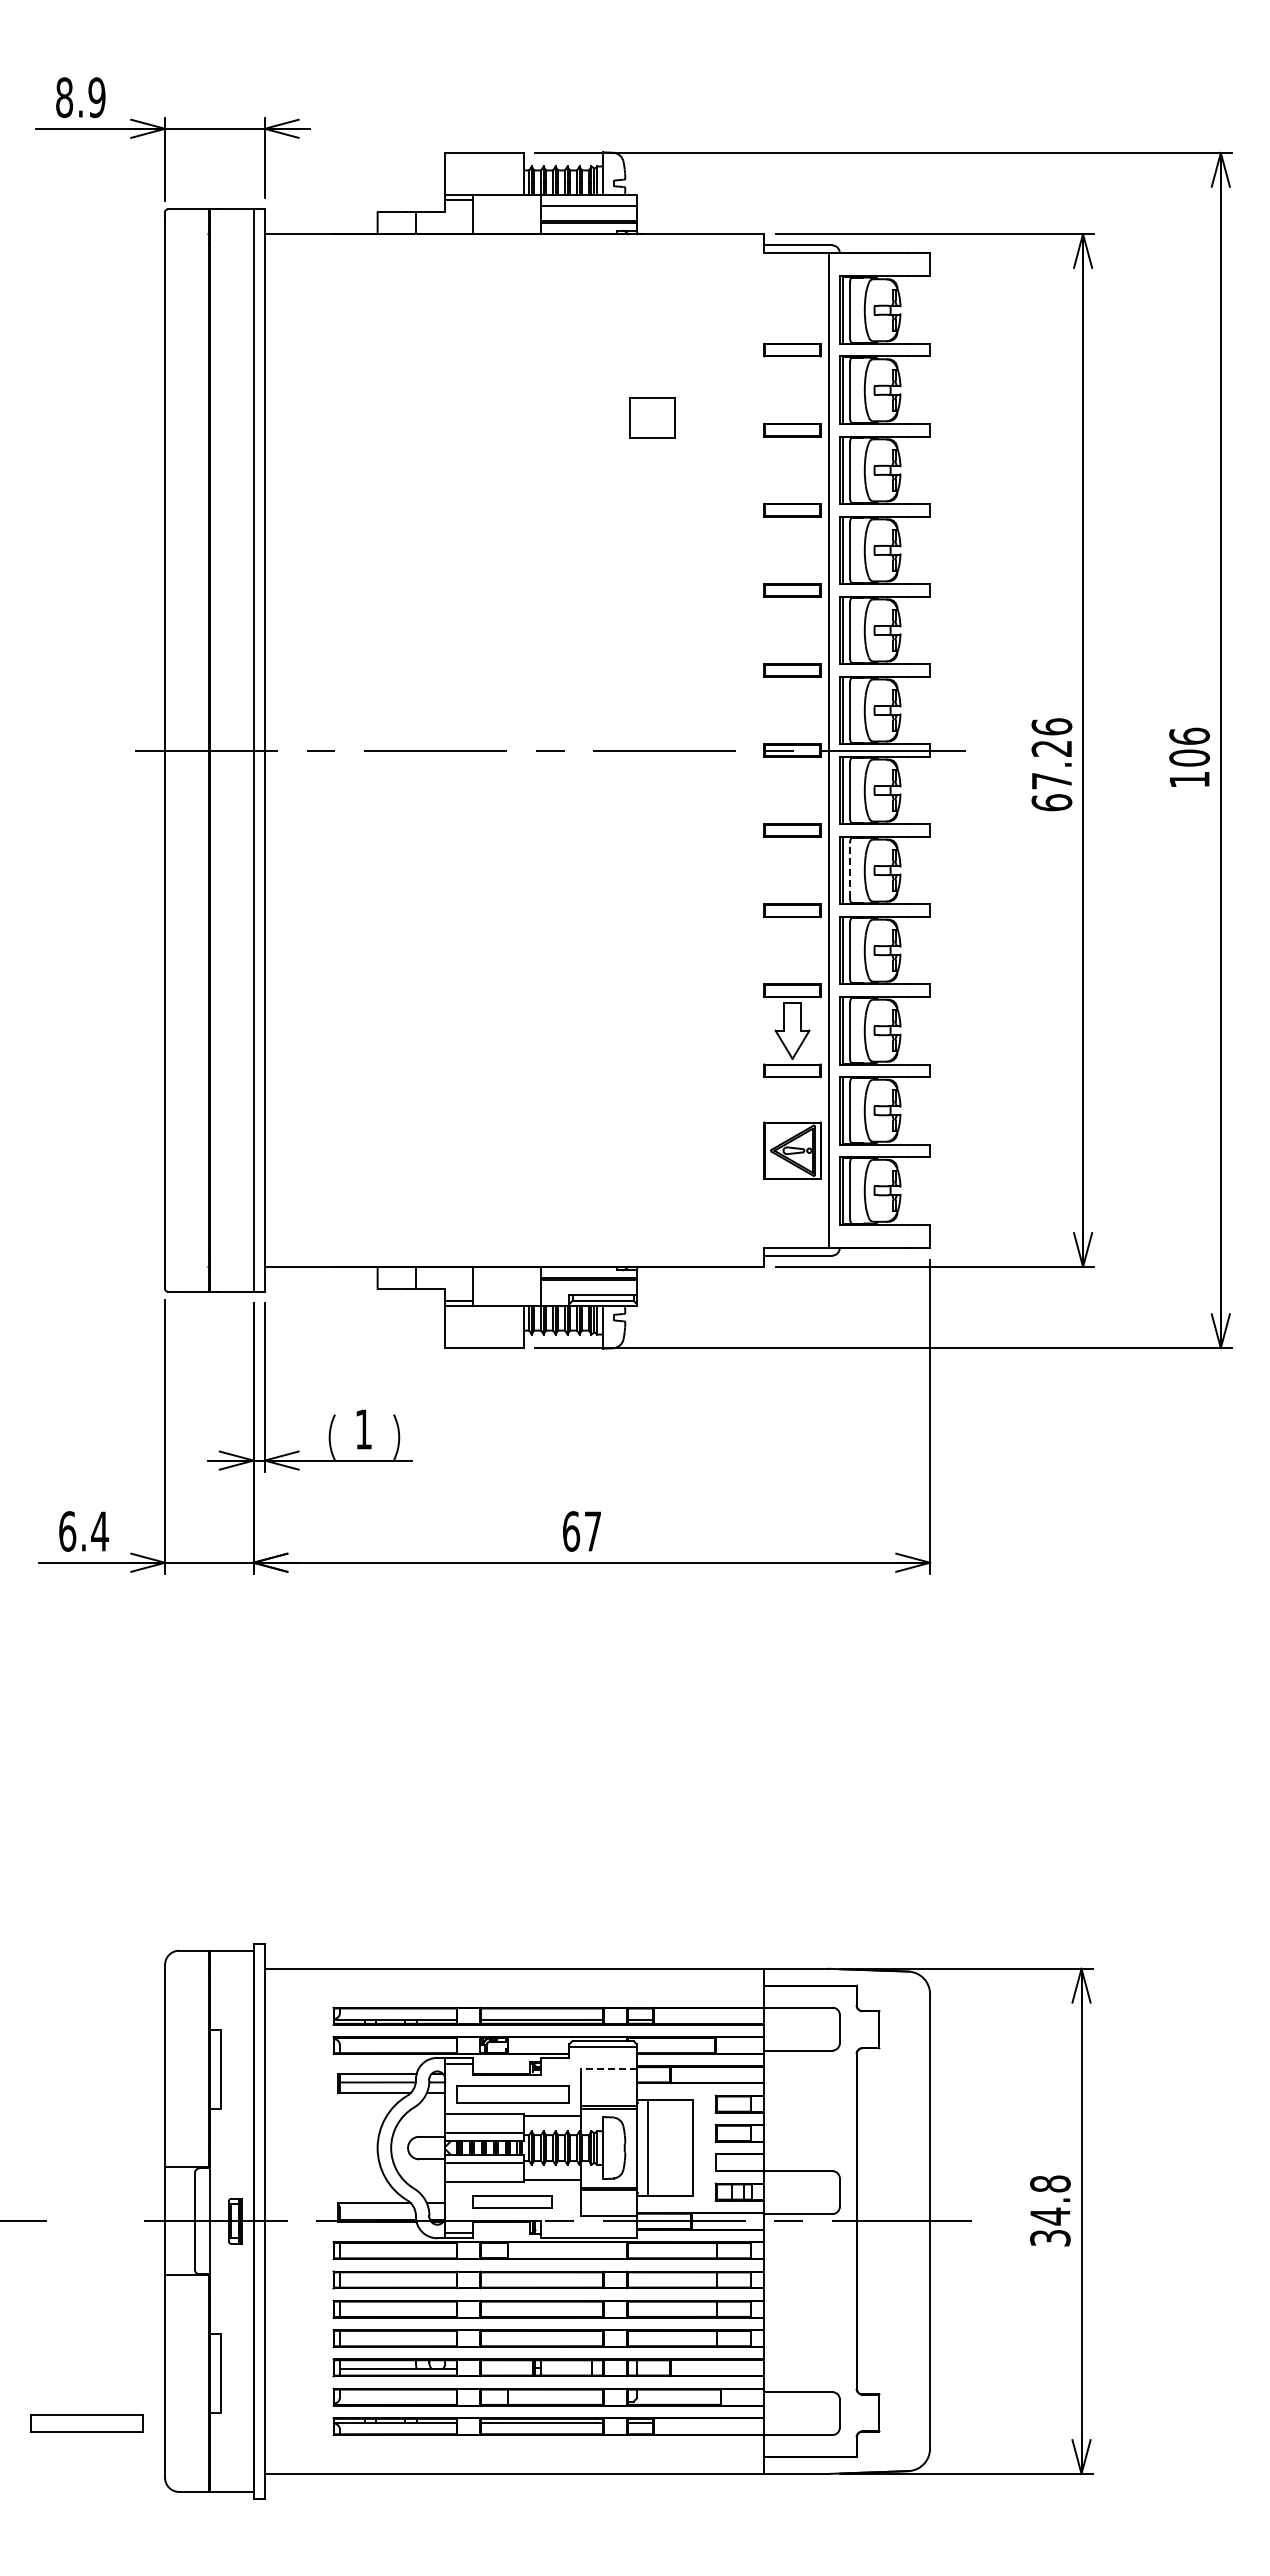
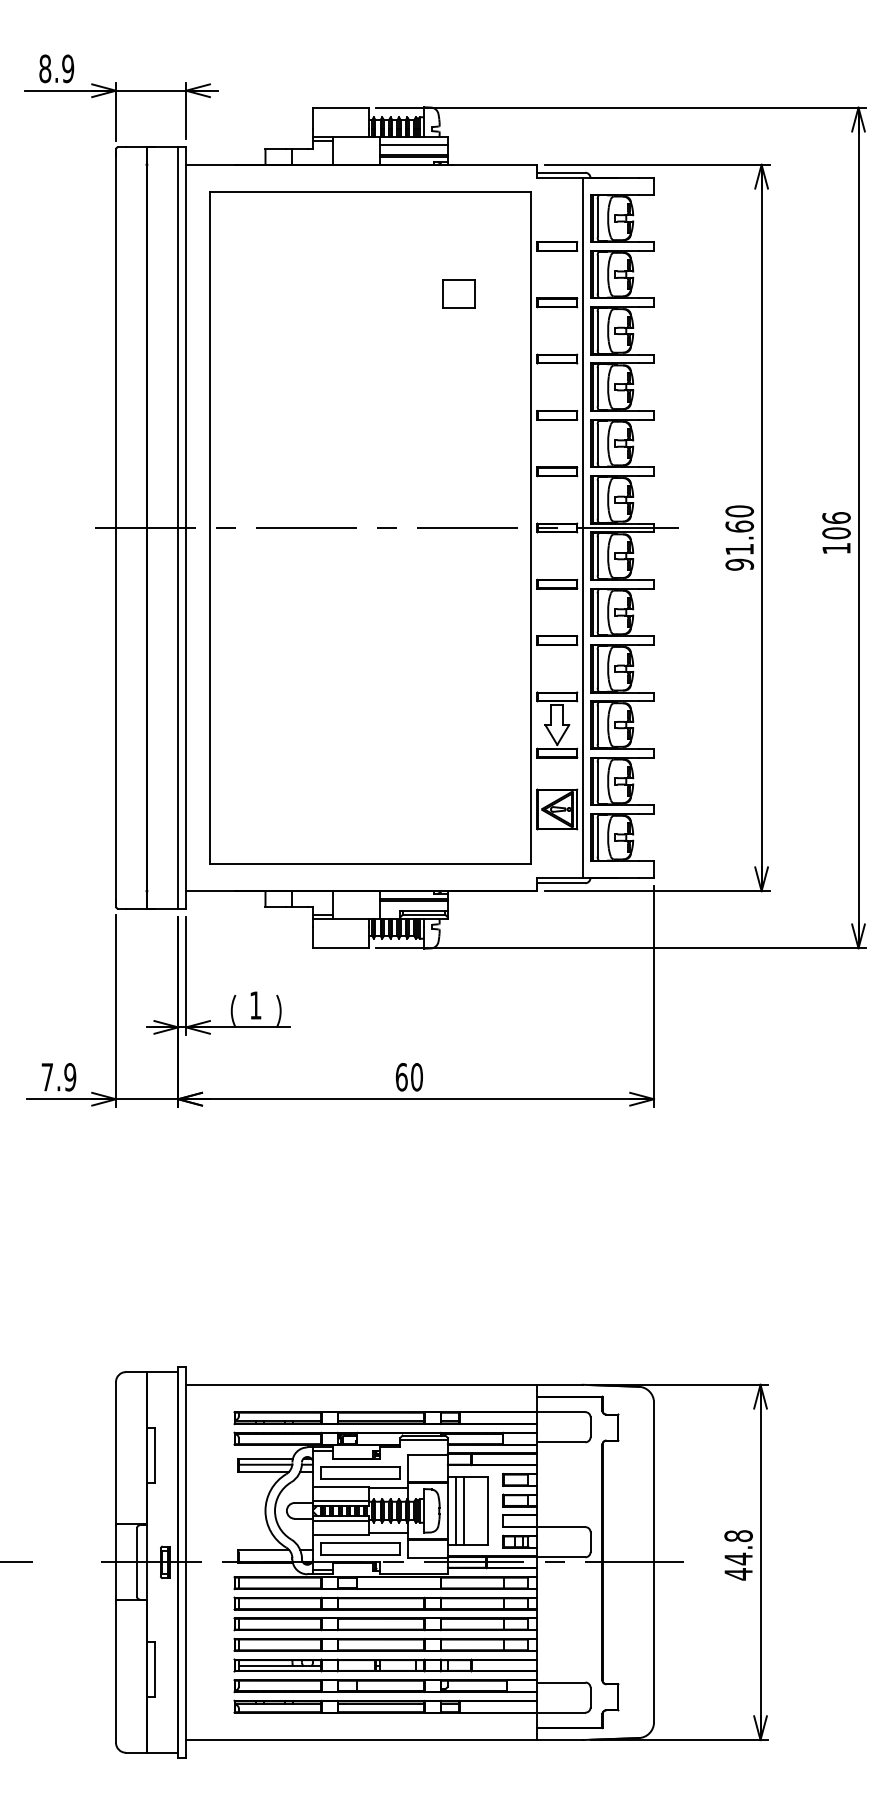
part: (526, 750) -> (370, 527), added
text: (1051, 764) -> (739, 537), 67.26 -> 91.60
line: (850, 870) -> (598, 612), dashed -> solid
text: (84, 1531) -> (59, 1077), 6.4 -> 7.9
text: (592, 1531) -> (416, 1077), 67 -> 60
line: (608, 2069) -> (427, 1455), dashed -> solid
line: (659, 2147) -> (463, 1510), added
part: (512, 2201) -> (360, 1548), size x1.43
text: (1050, 2238) -> (738, 1574), 34.8 -> 44.8
part: (86, 2423) -> (60, 1704), removed

